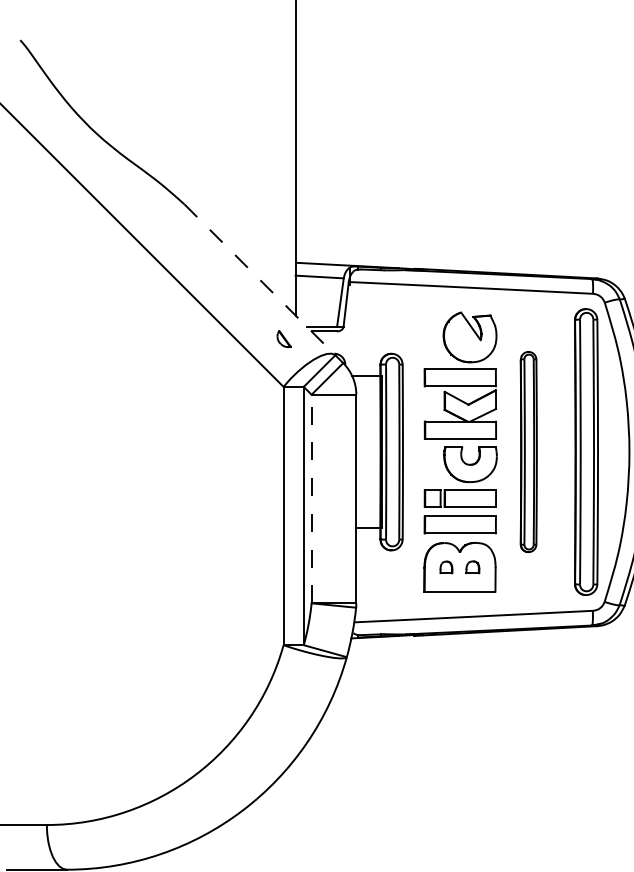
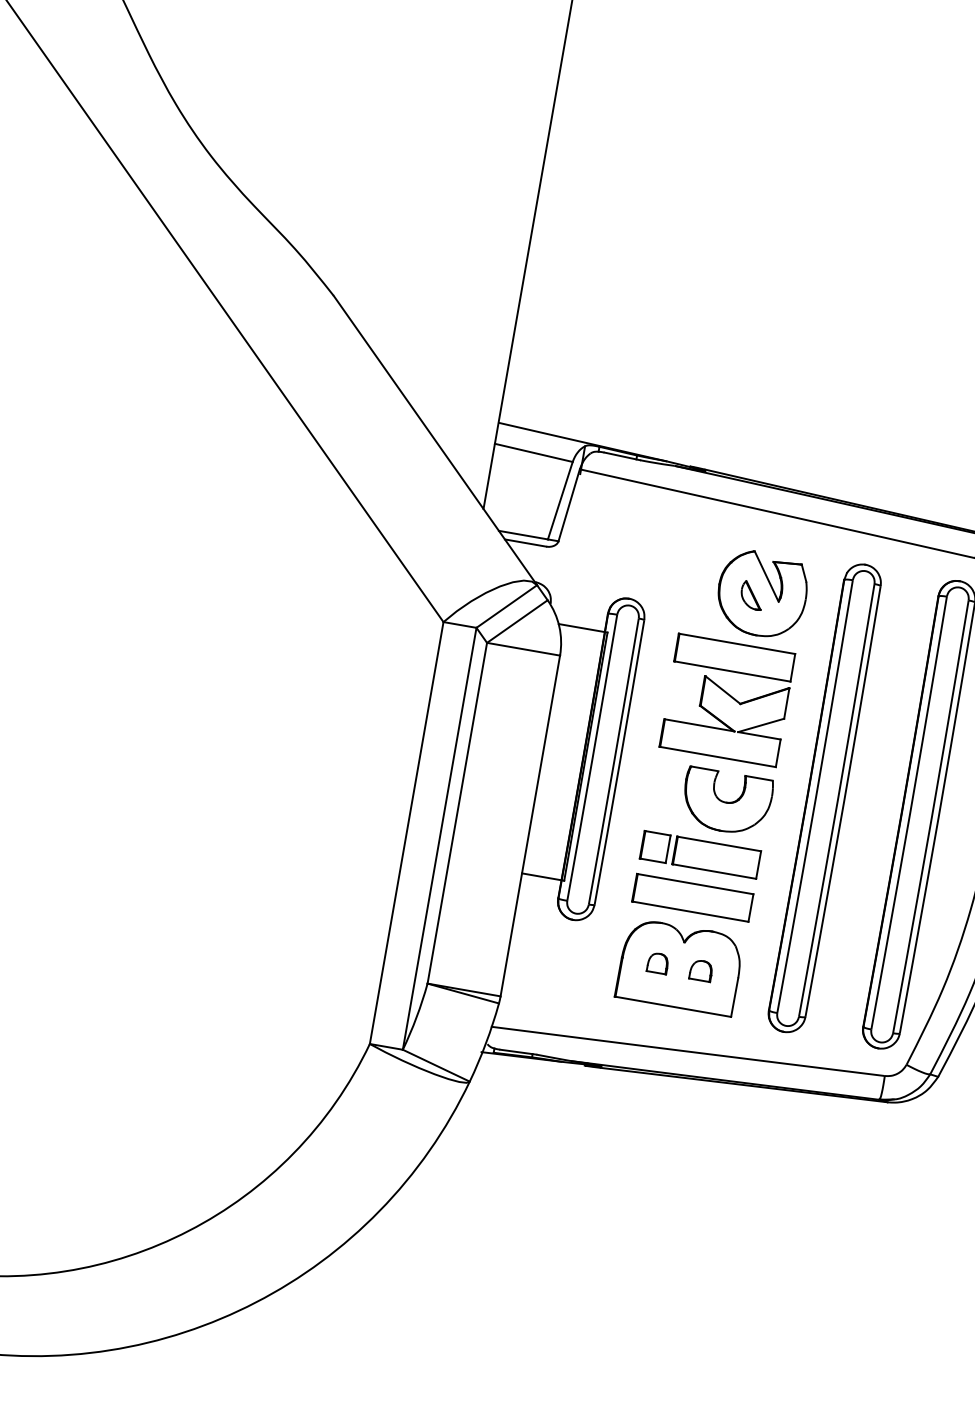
line: (259, 279) -> (434, 439), dashed -> solid
part: (283, 339) -> (750, 595), moved
part: (528, 451) -> (825, 797), size x1.43
line: (311, 498) -> (457, 812), dashed -> solid

